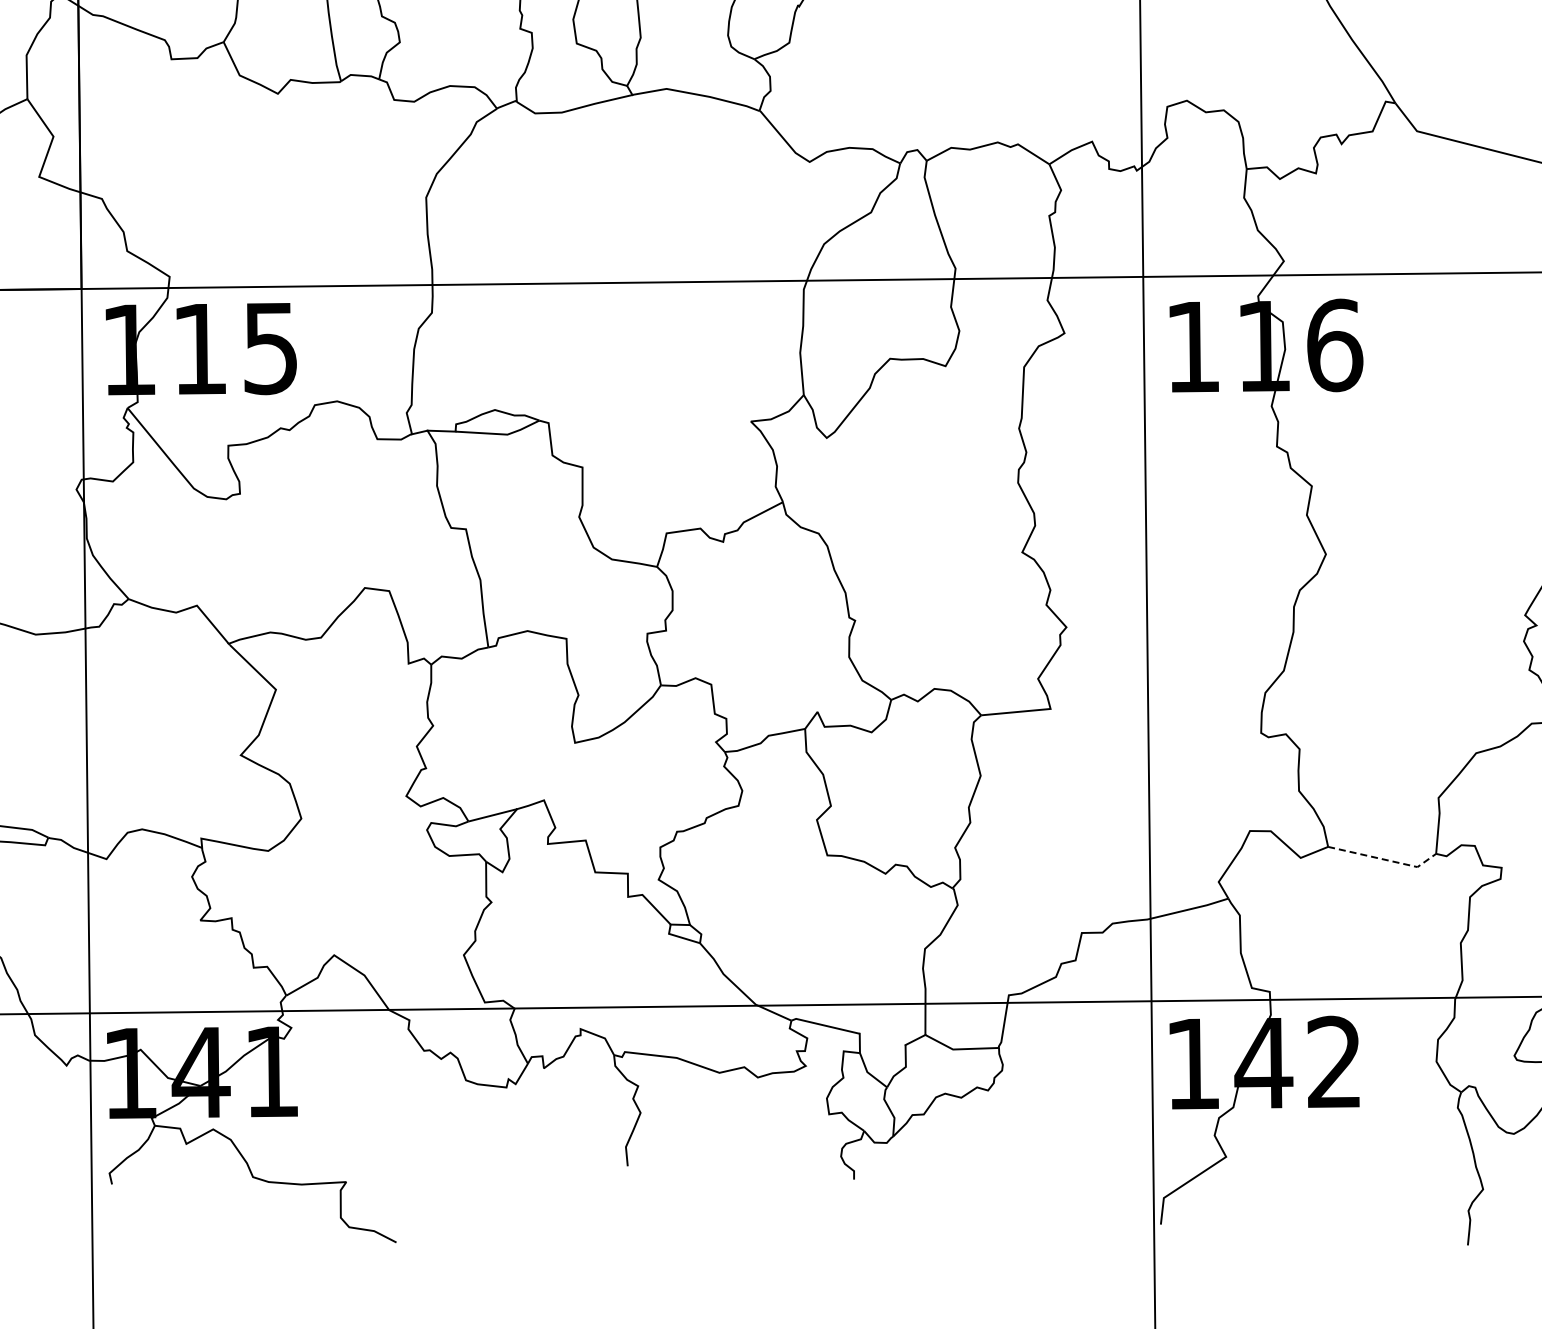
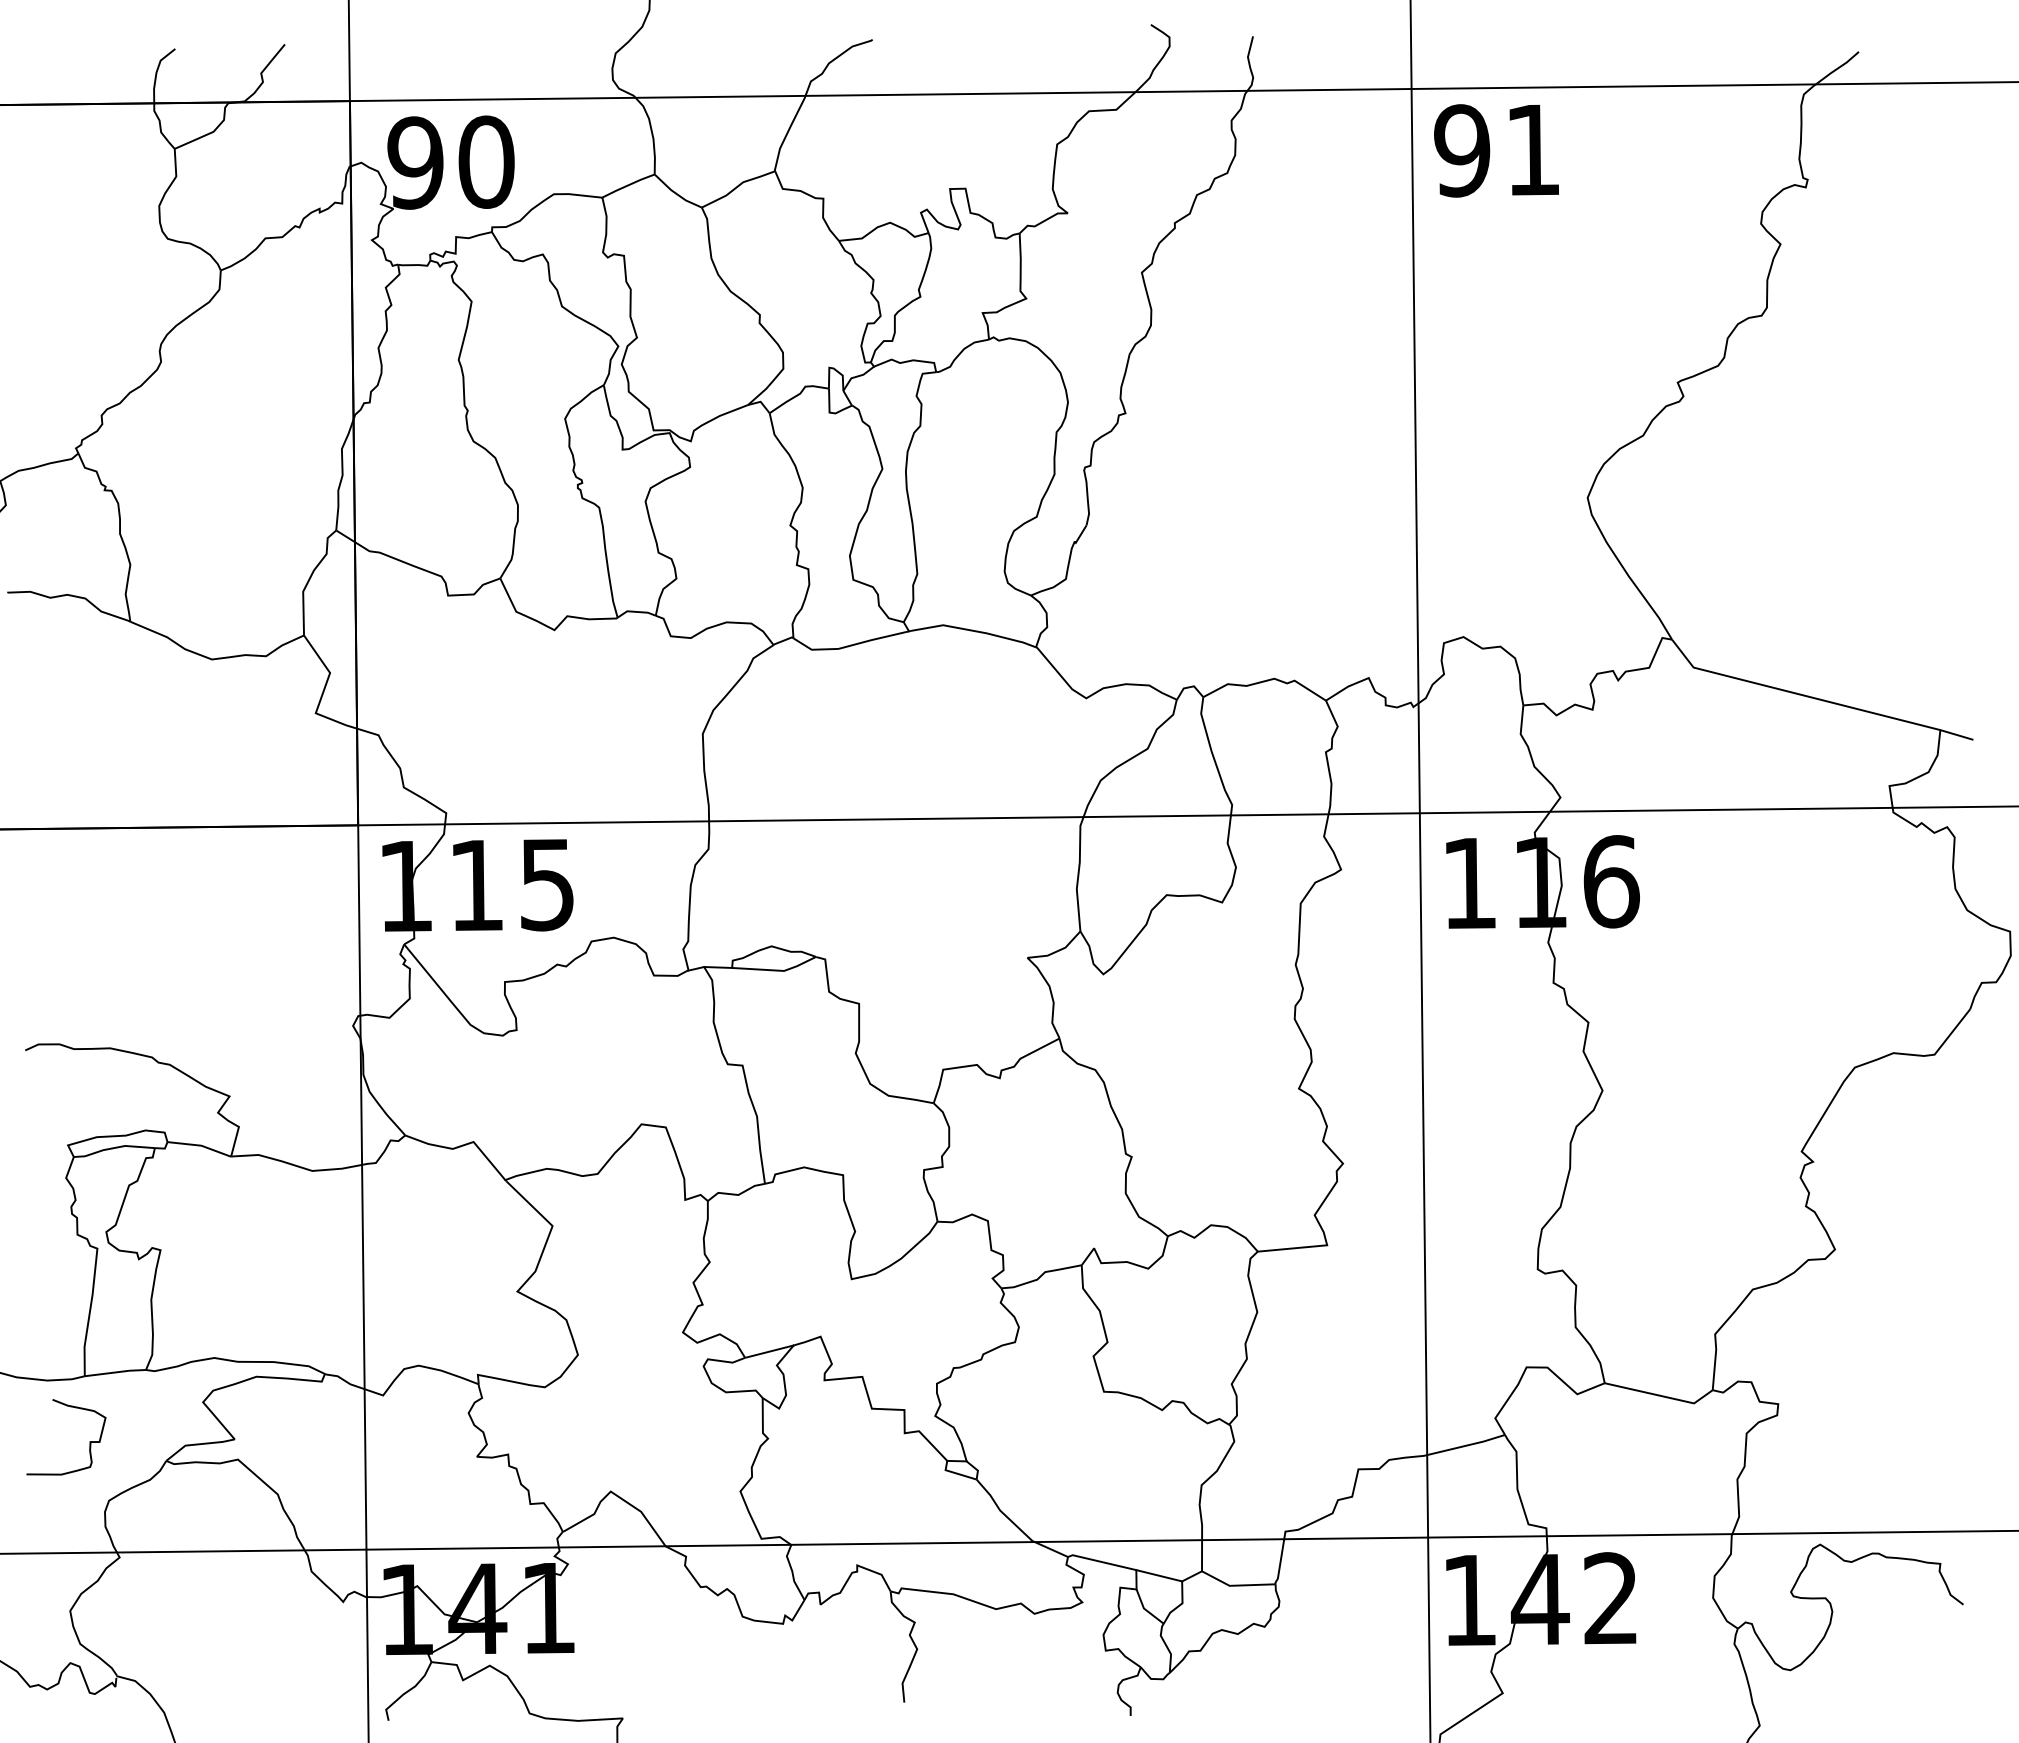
line: (1384, 859) -> (1661, 1395), dashed -> solid
line: (882, 1039) -> (1159, 1575), added

